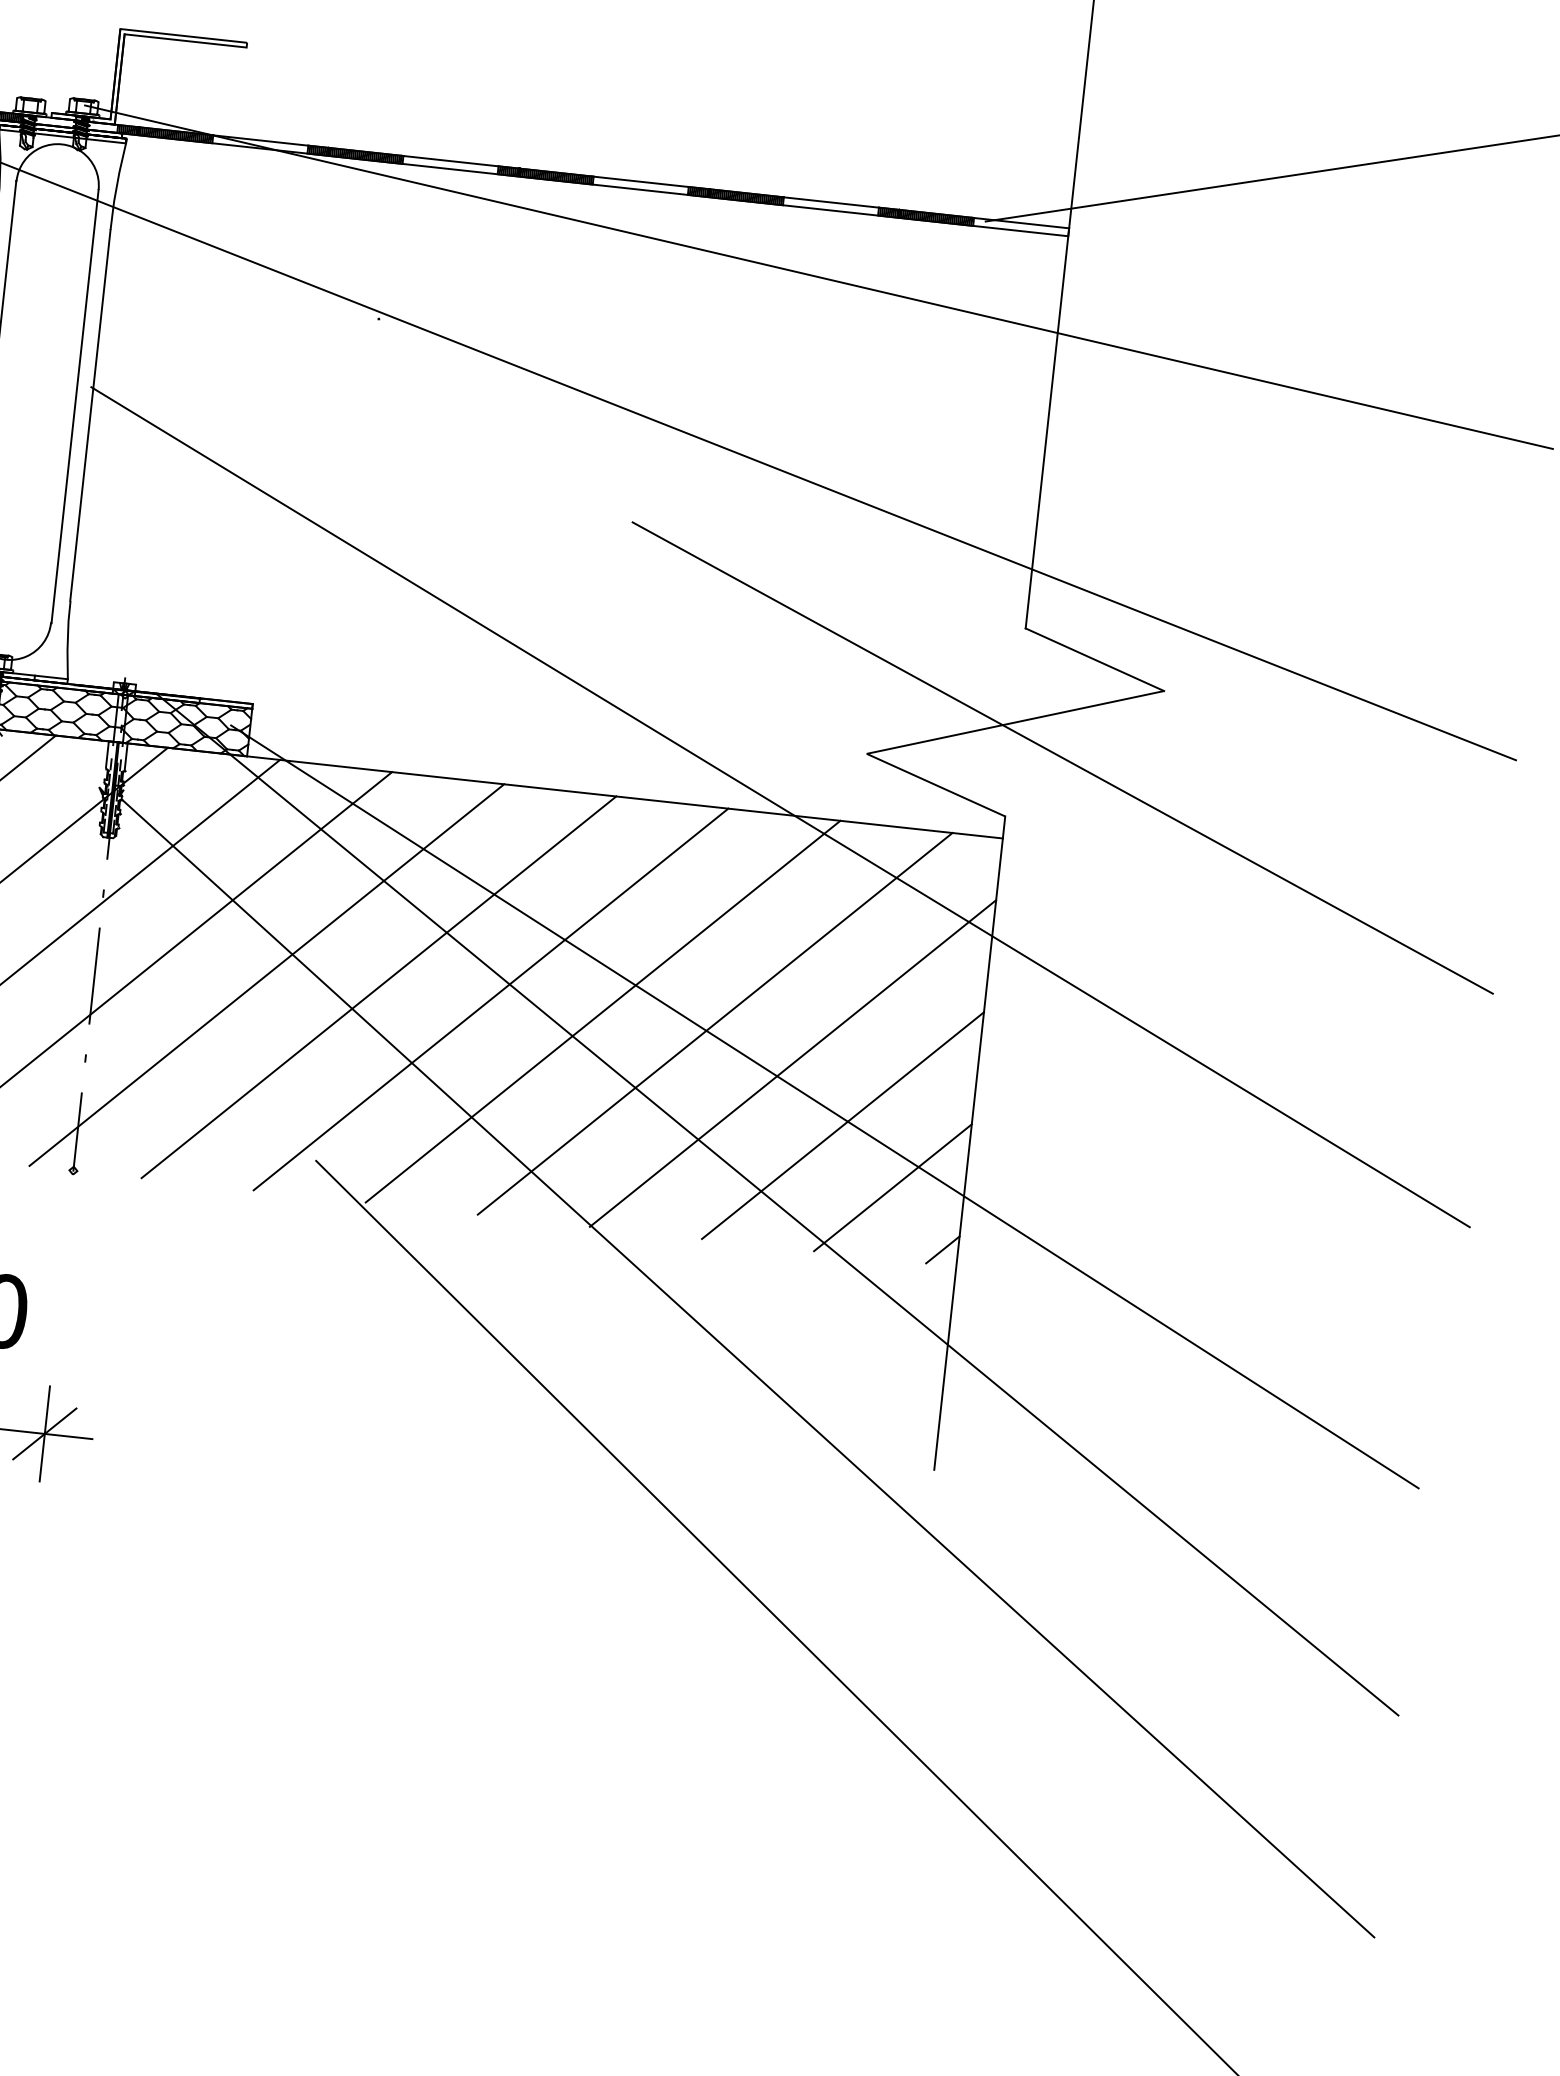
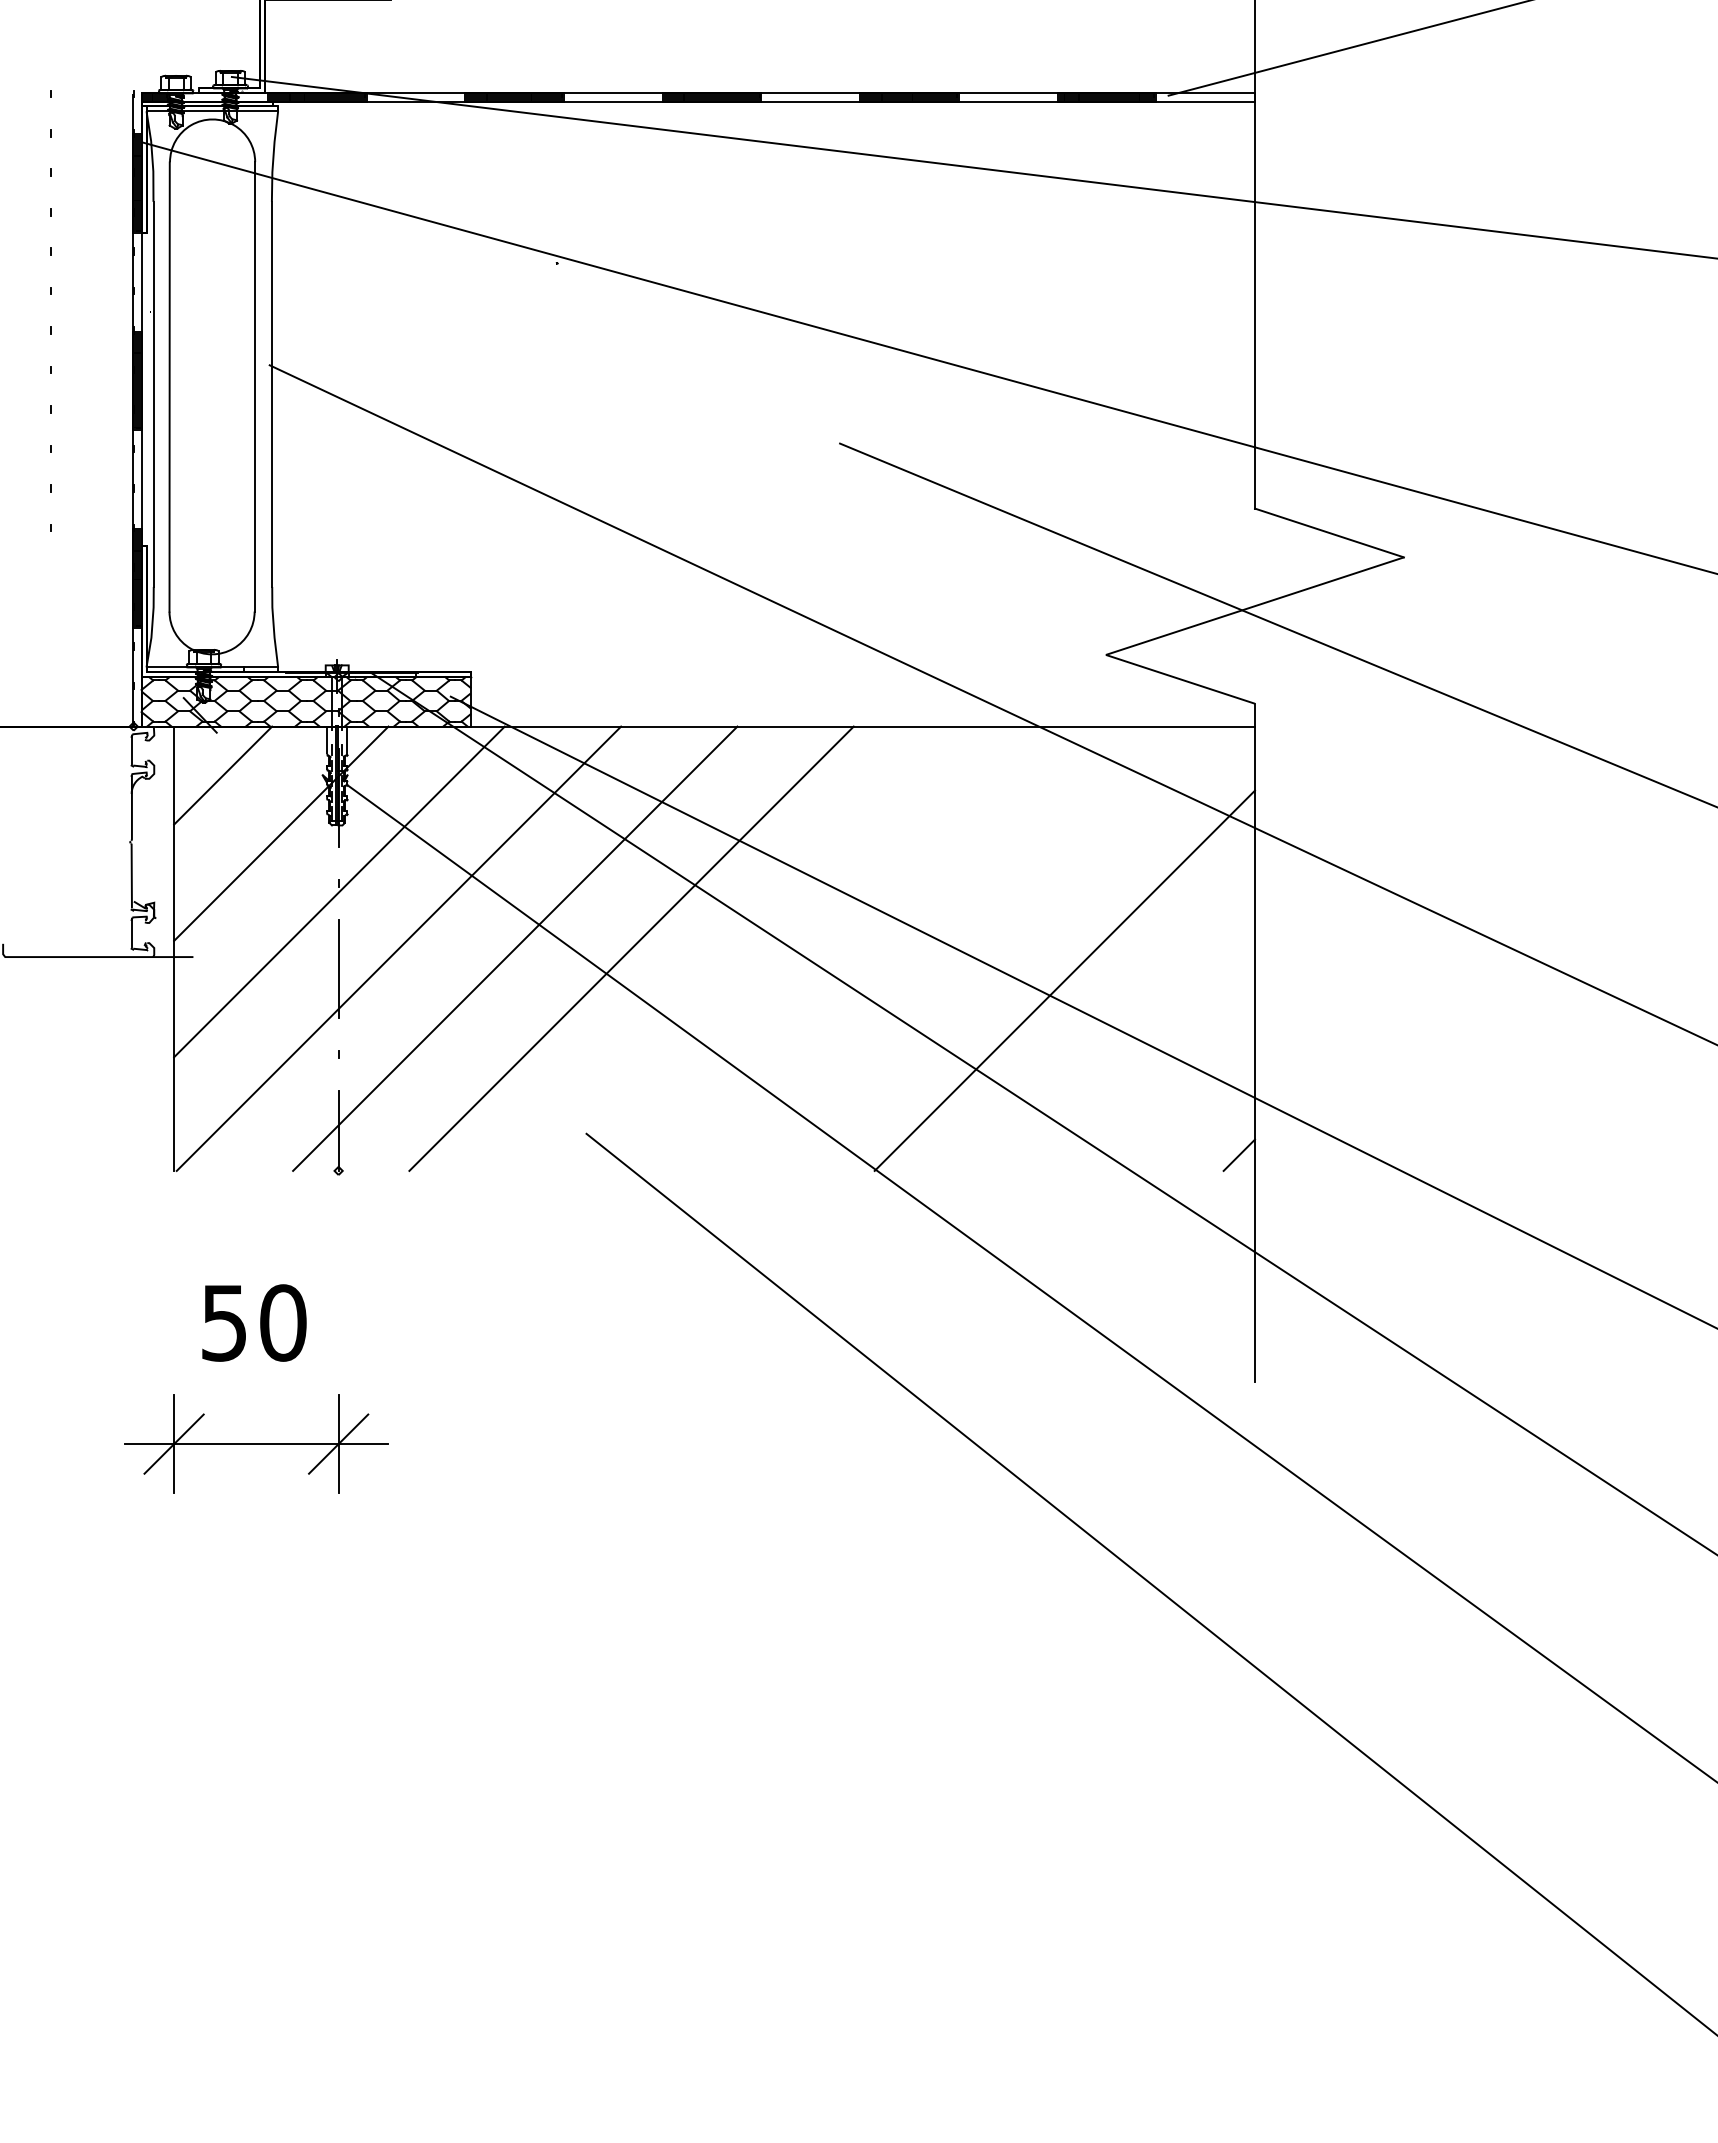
line: (490, 999) -> (747, 948), removed
line: (603, 1011) -> (864, 948), removed
line: (715, 1023) -> (980, 948), removed
line: (842, 1125) -> (1122, 1038), removed
line: (892, 1187) -> (1180, 1096), removed

